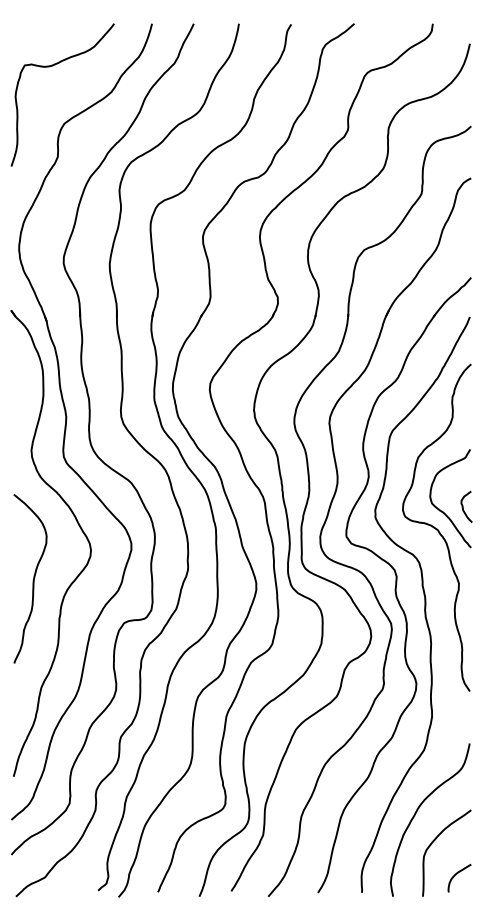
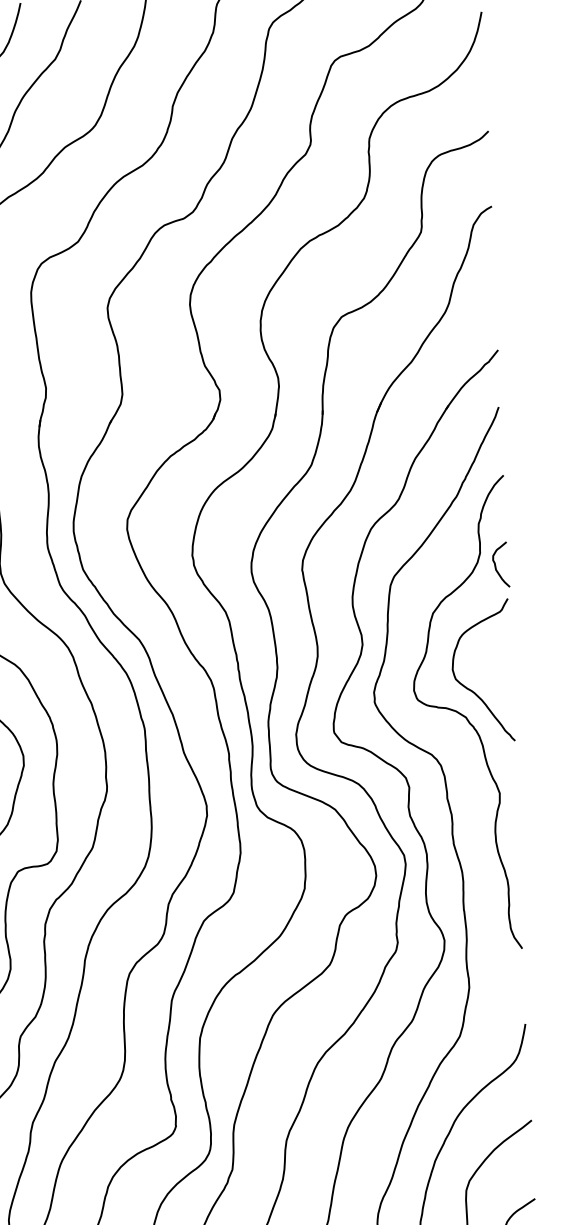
curve: (463, 506) -> (496, 564), moved

